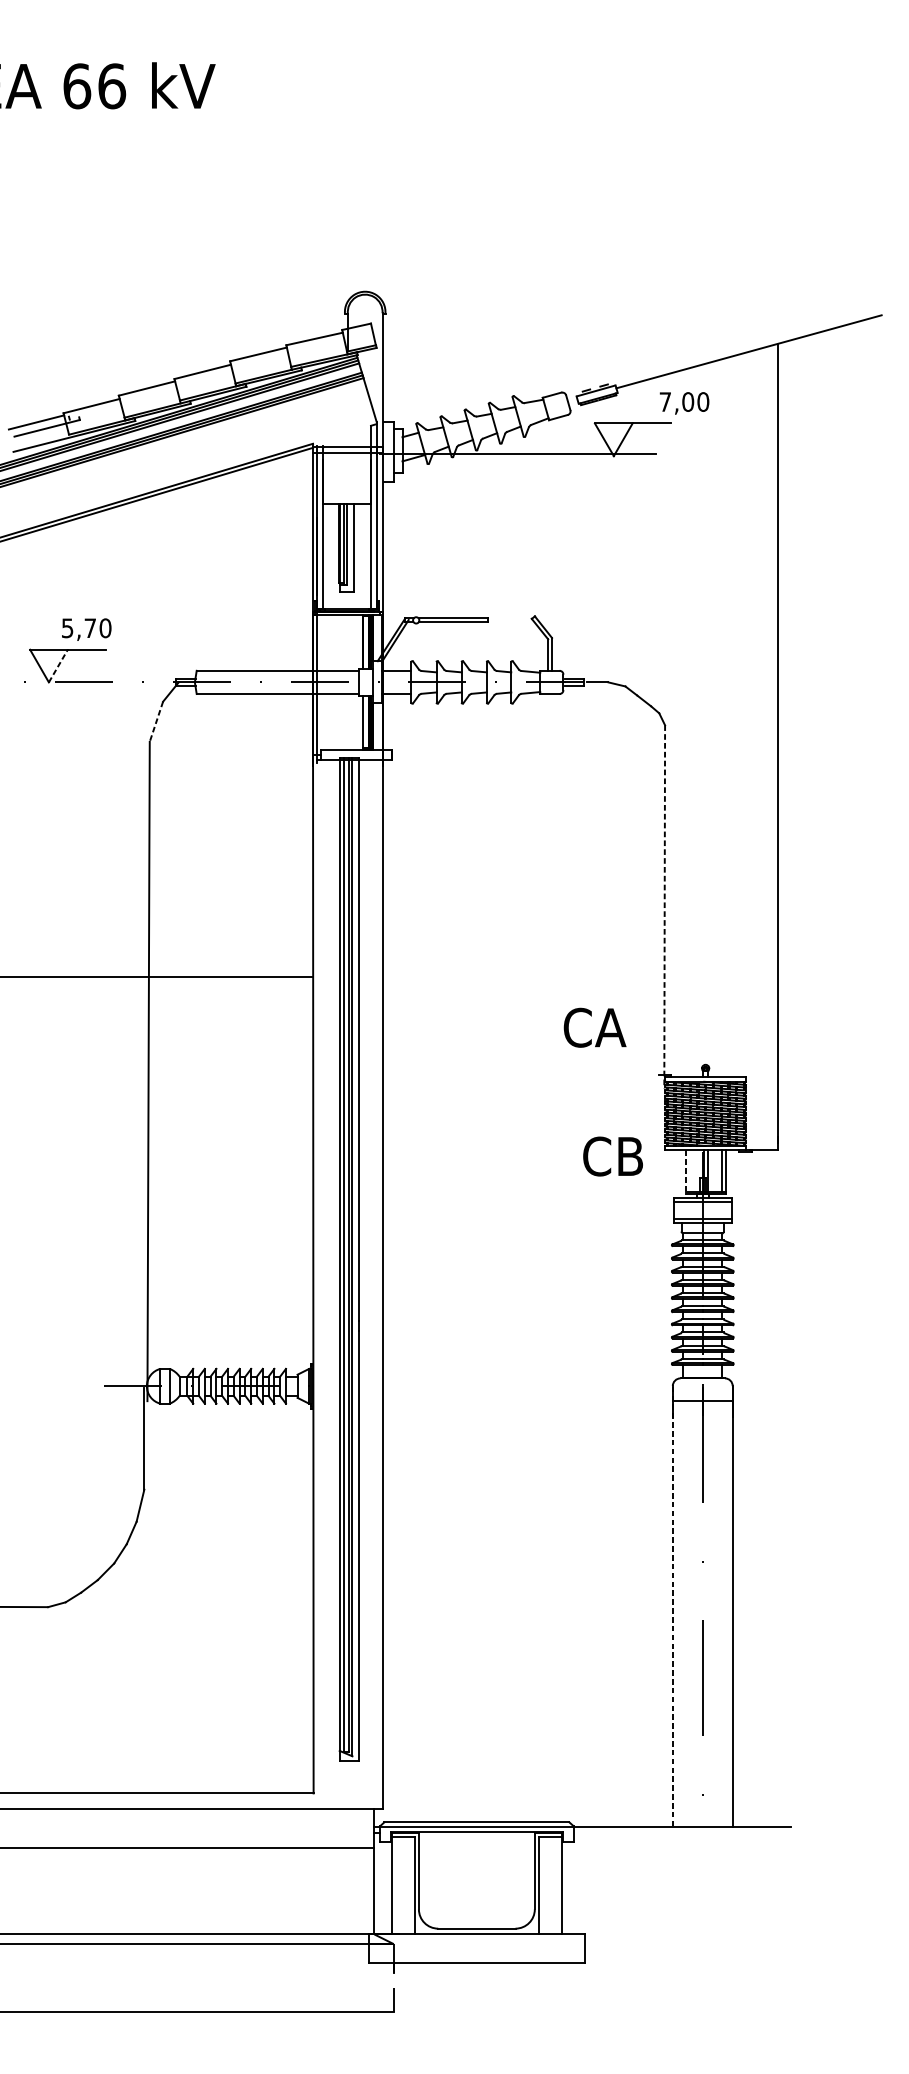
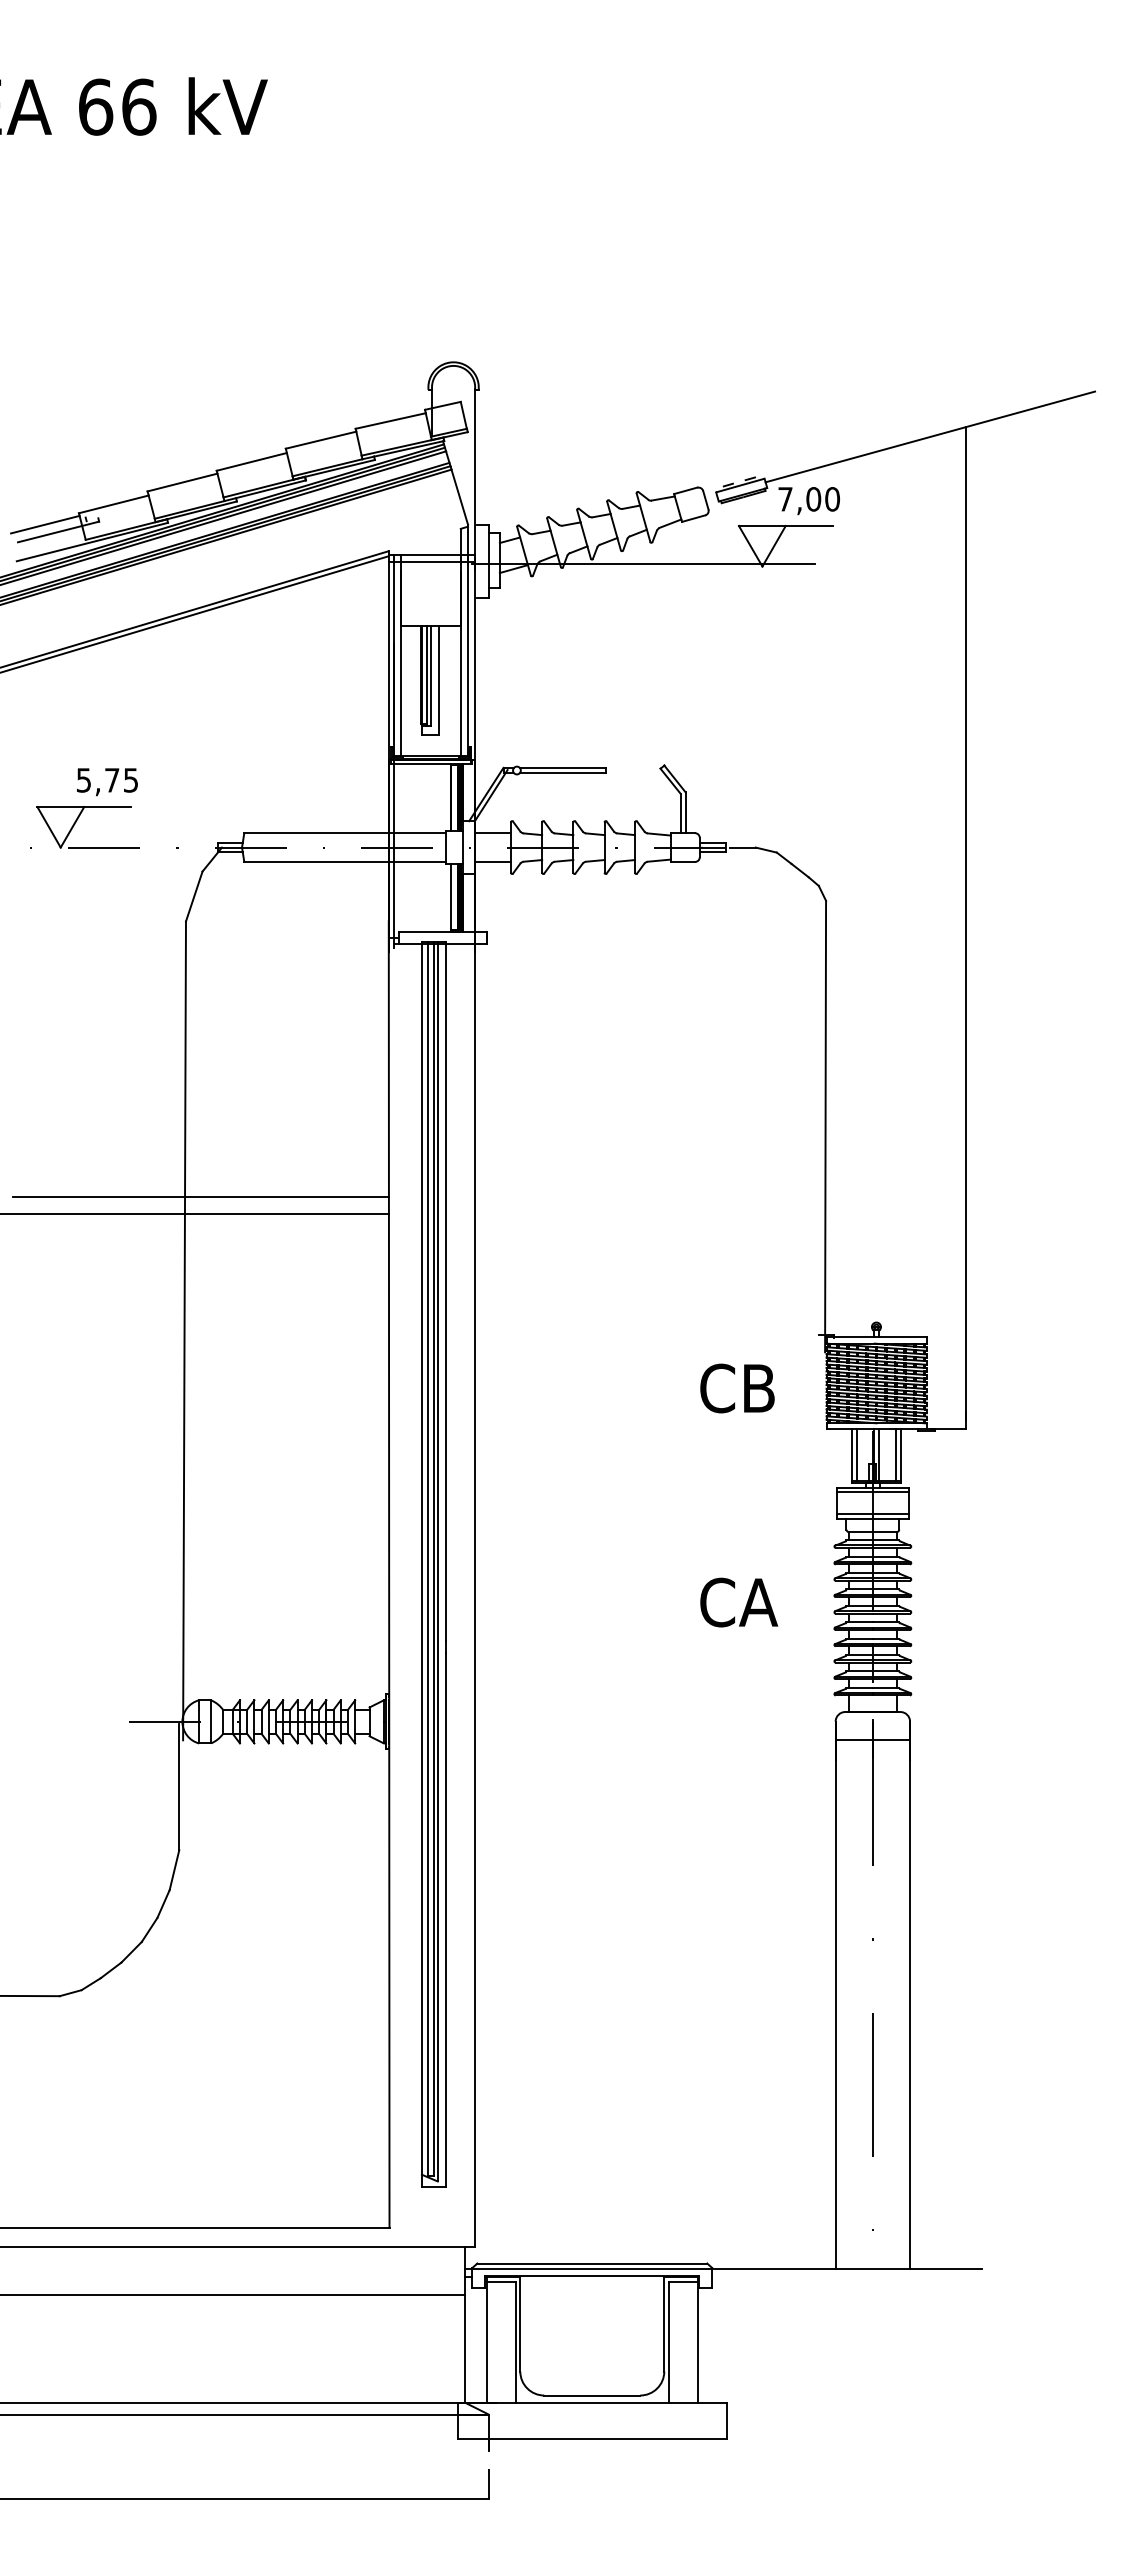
text: (683, 403) -> (808, 501), moved
text: (105, 628) -> (130, 780), 5,70 -> 5,75
line: (58, 665) -> (72, 826), dashed -> solid
line: (156, 722) -> (194, 897), dashed -> solid
line: (664, 906) -> (825, 1126), dashed -> solid
line: (161, 964) -> (200, 1197), added
text: (595, 1027) -> (739, 1602), moved
text: (613, 1156) -> (737, 1388), moved
line: (685, 1171) -> (851, 1455), dashed -> solid
line: (689, 1171) -> (856, 1454), added
line: (672, 1607) -> (835, 1996), dashed -> solid

